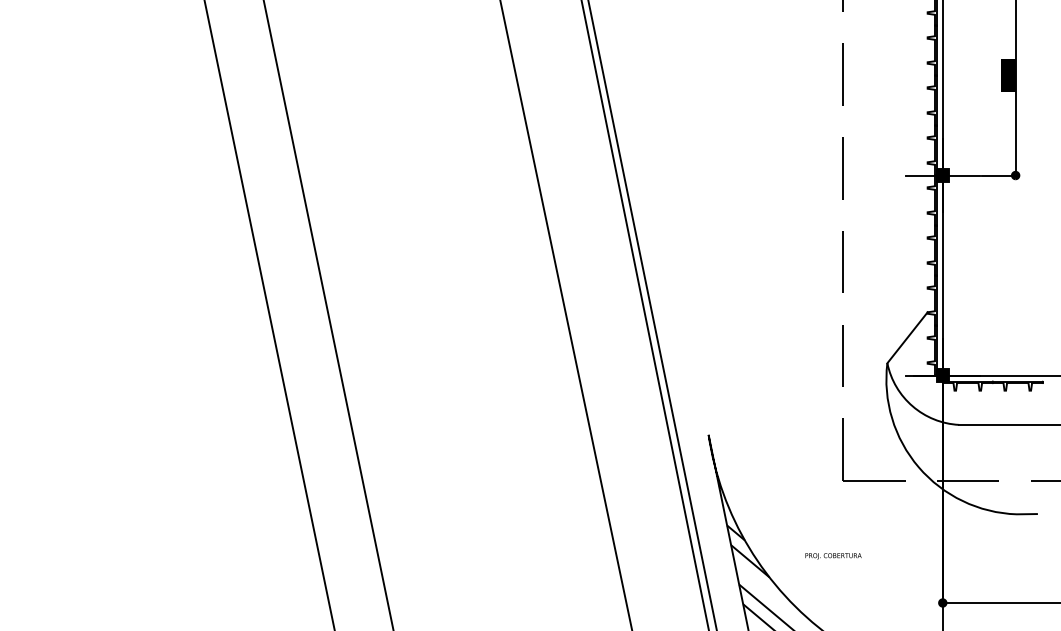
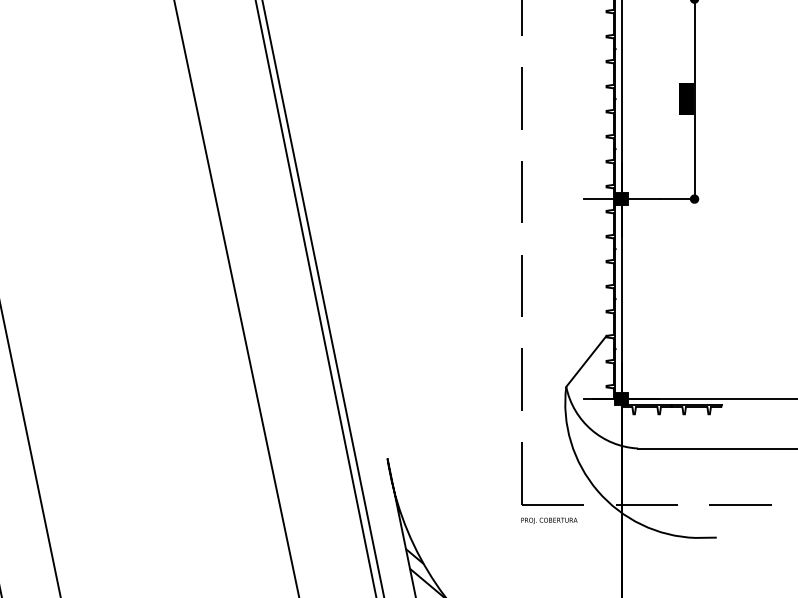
text: (833, 556) -> (549, 521), moved

